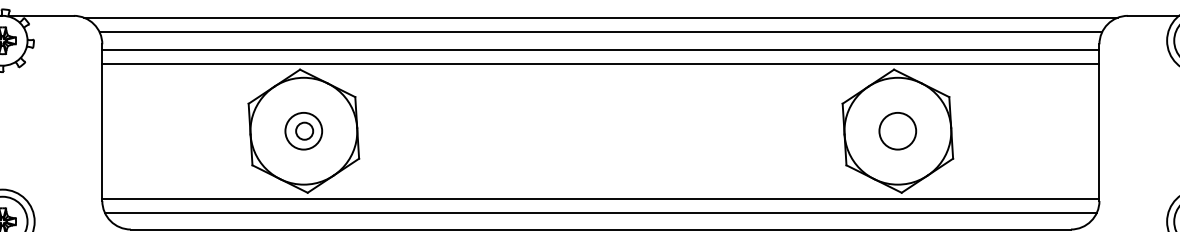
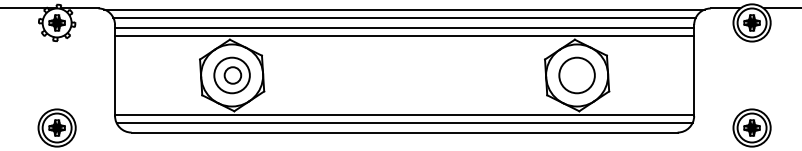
part: (302, 131) -> (231, 75), size x1.67
circle: (896, 131) -> (576, 75), size x1.67

